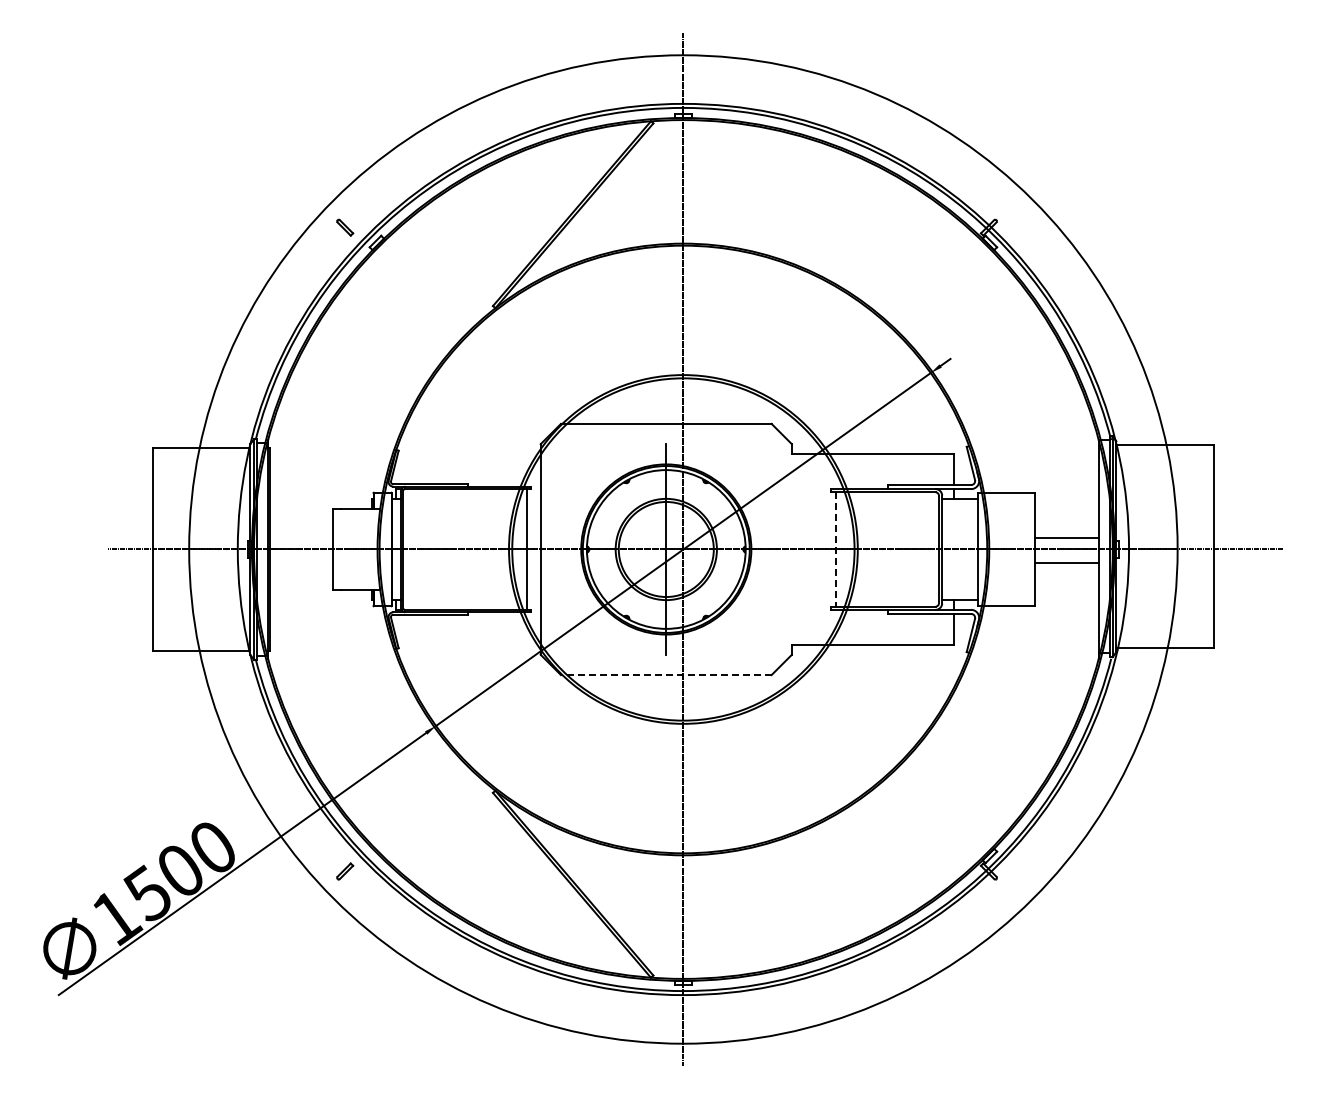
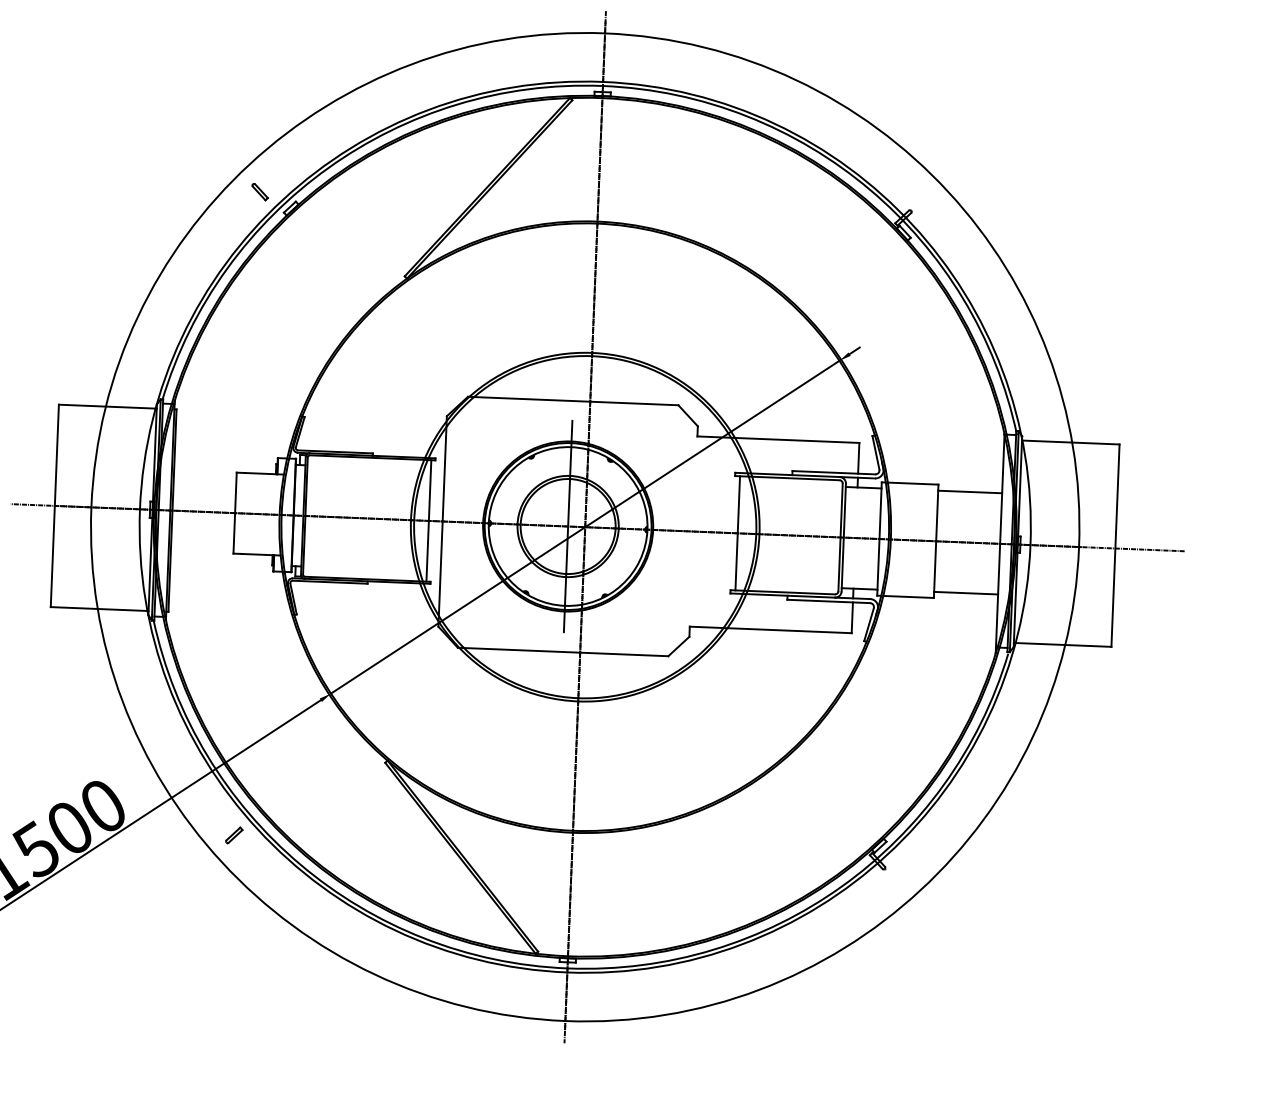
line: (1066, 537) -> (970, 491), moved
line: (836, 549) -> (738, 533), dashed -> solid
line: (1066, 563) -> (965, 593), moved
line: (665, 675) -> (562, 652), dashed -> solid

